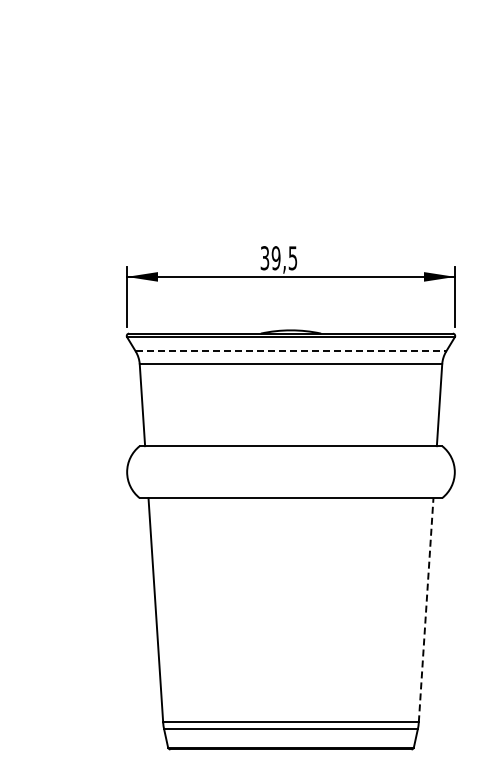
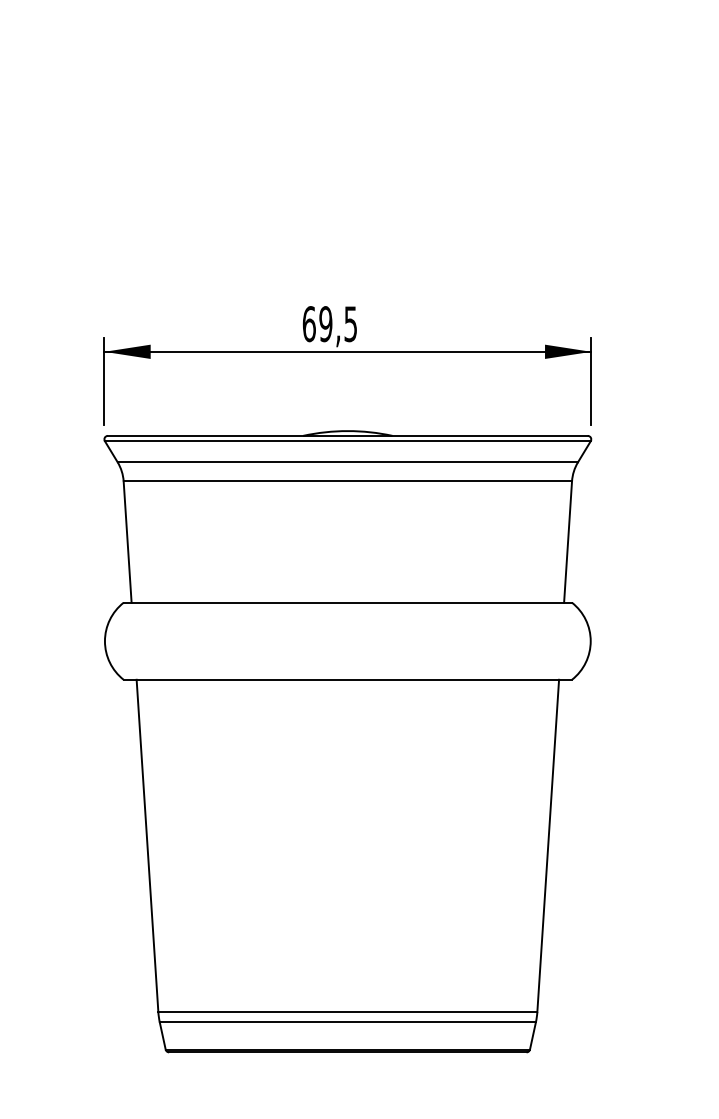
text: (264, 258) -> (308, 324), 39,5 -> 69,5
line: (291, 351) -> (348, 462), dashed -> solid
line: (426, 609) -> (548, 844), dashed -> solid

